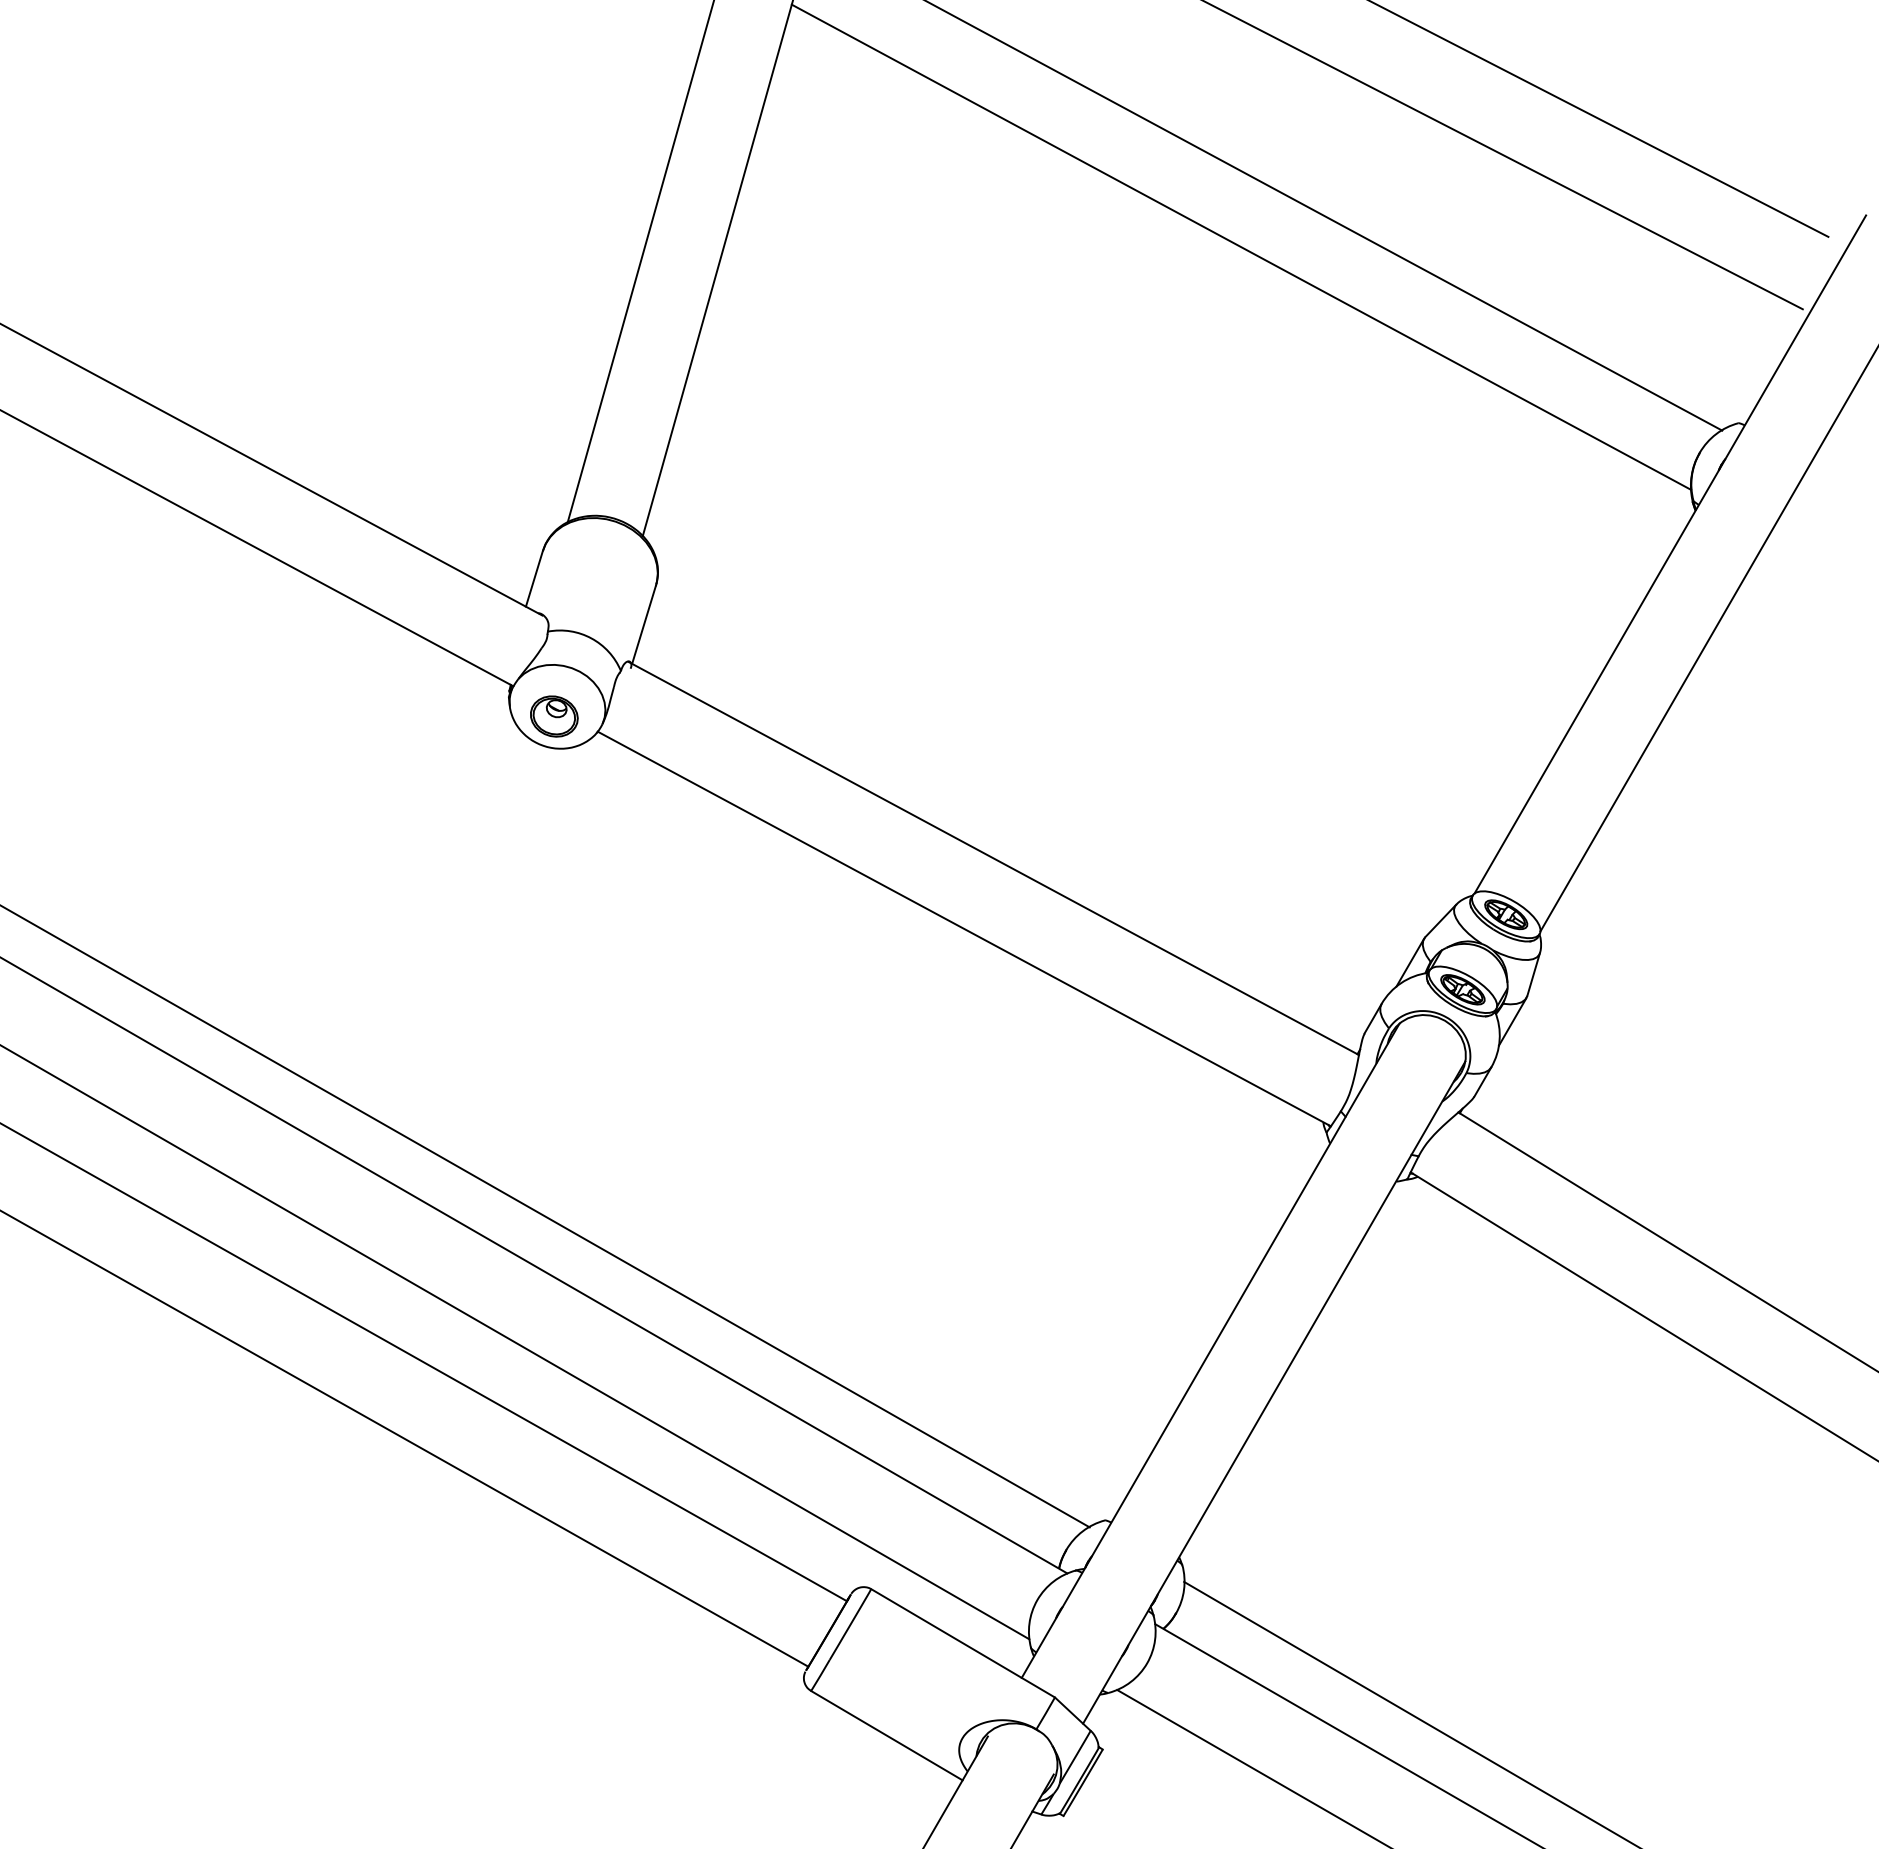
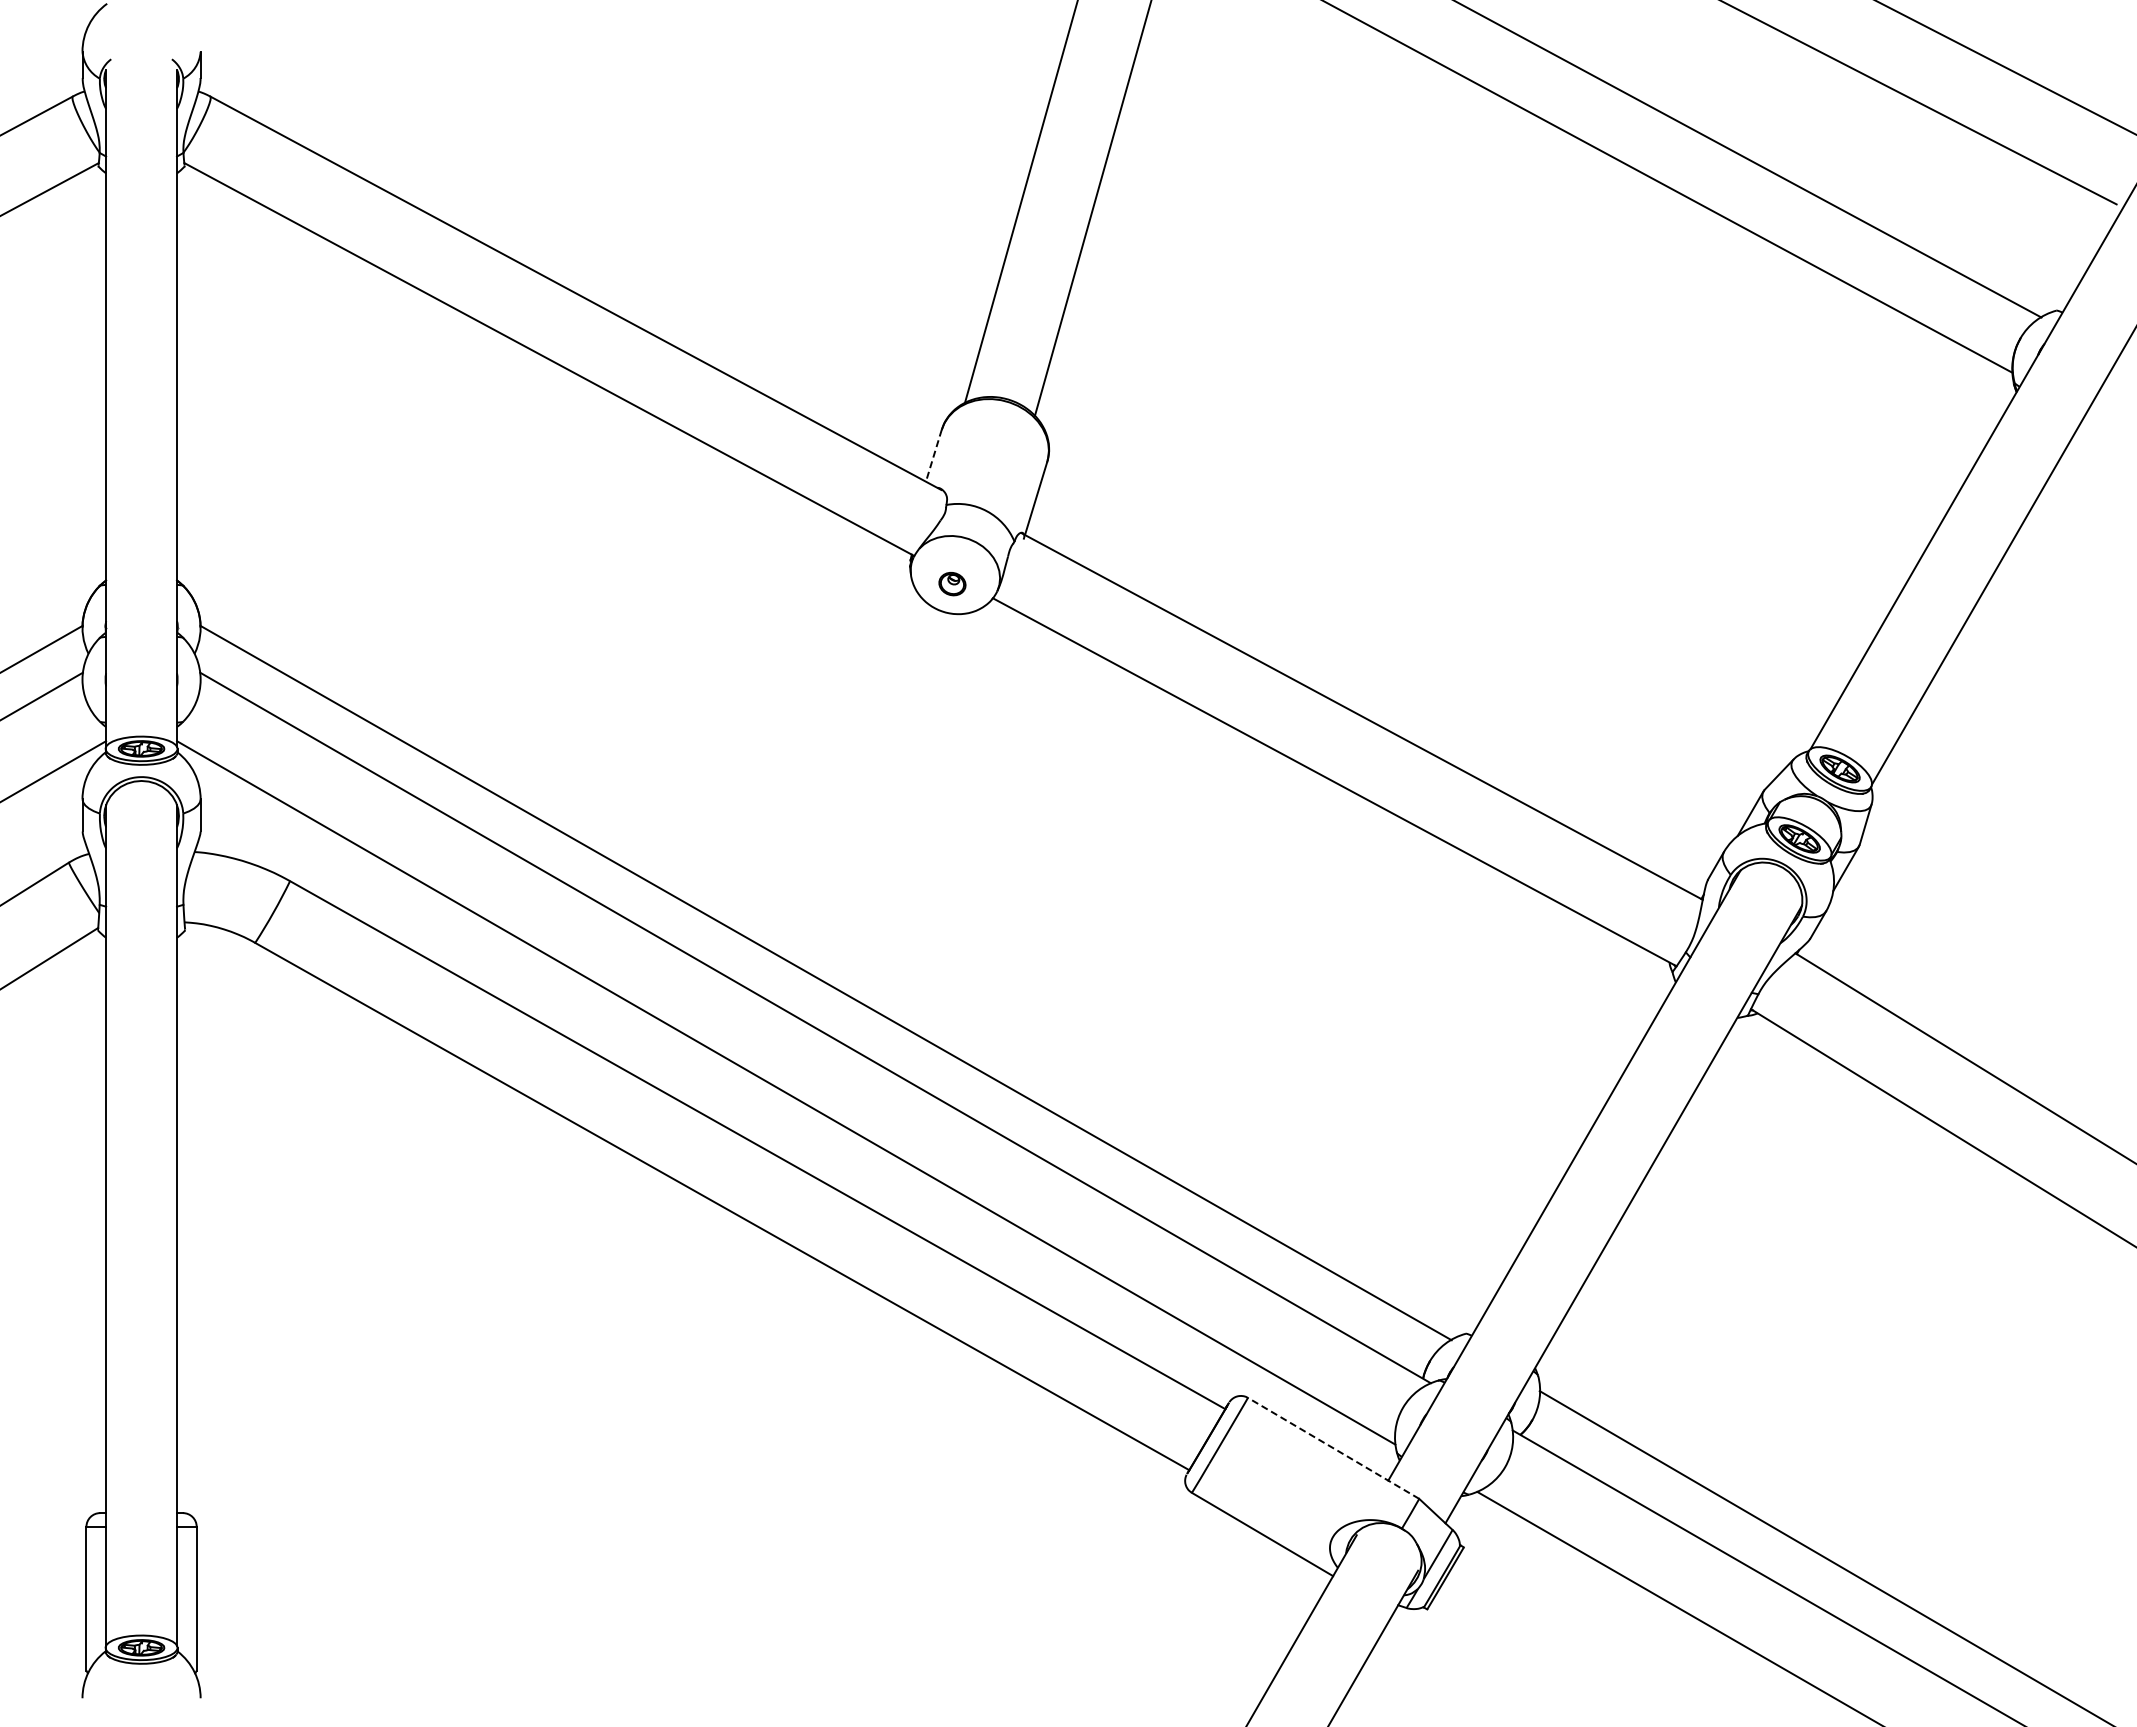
line: (534, 579) -> (933, 456), solid -> dashed
part: (554, 715) -> (952, 583), size x0.6
line: (962, 1643) -> (1333, 1448), solid -> dashed

